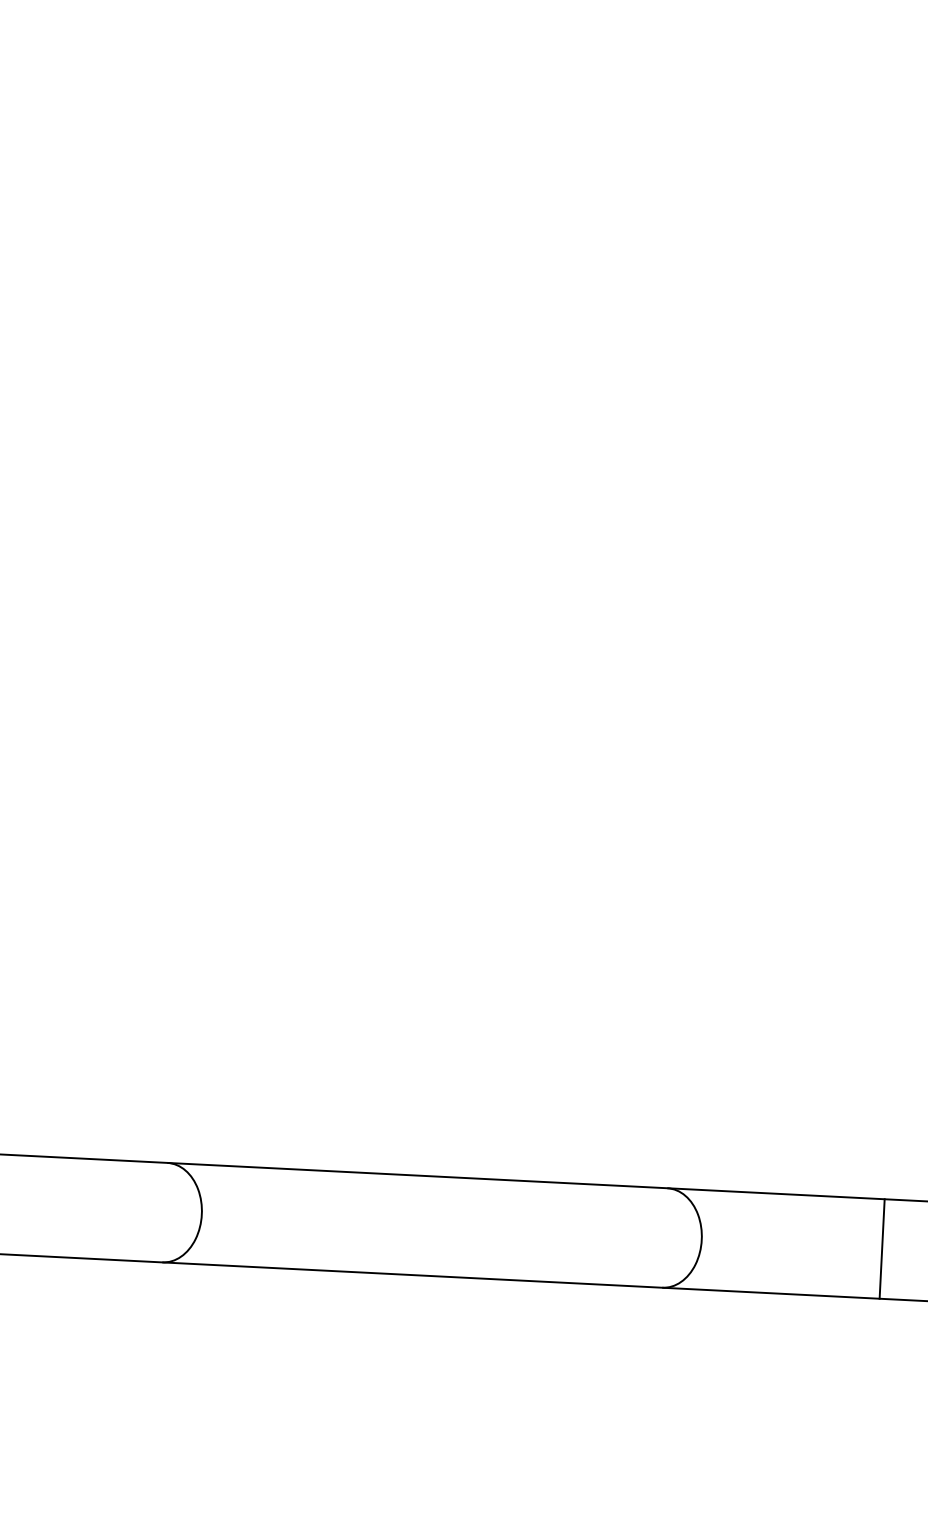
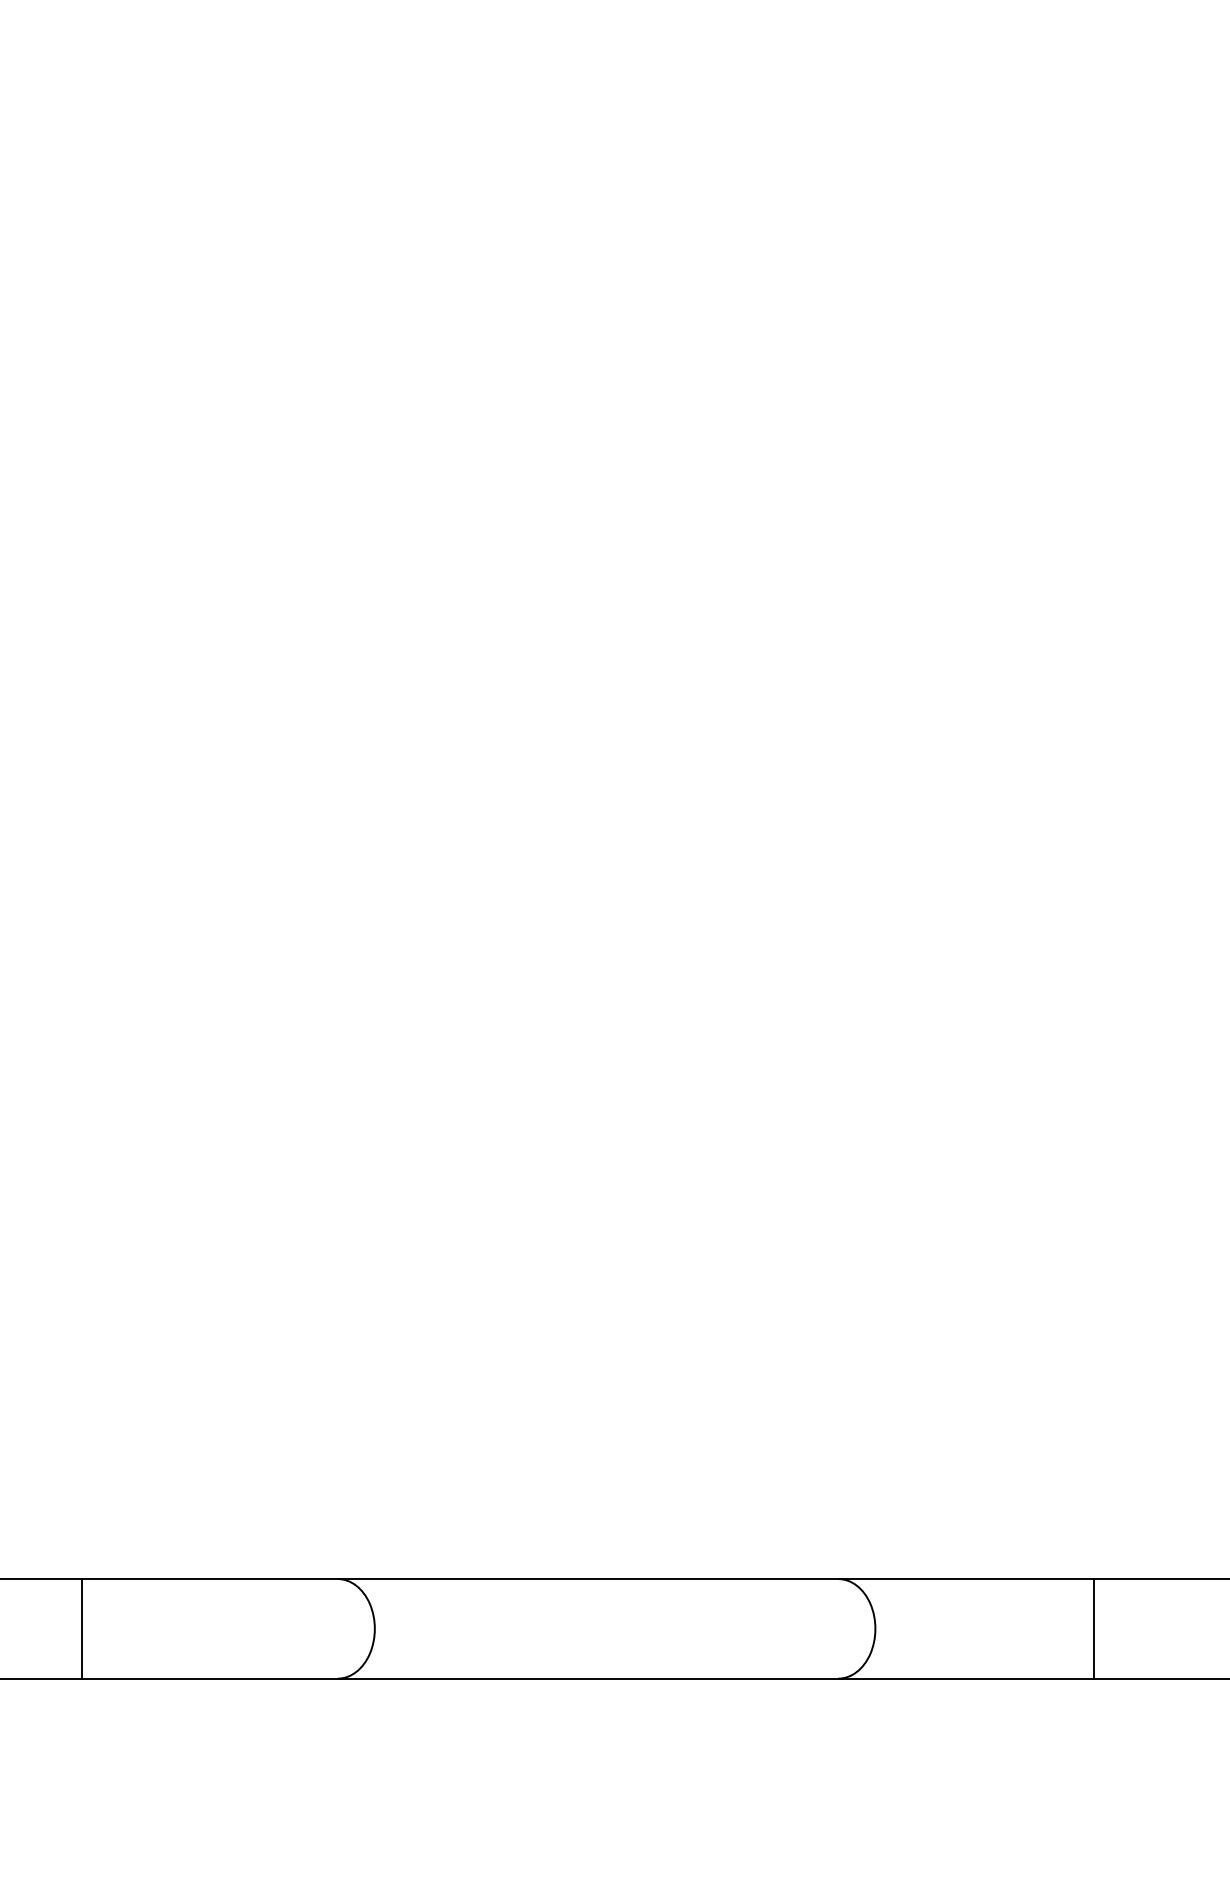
line: (882, 1248) -> (1094, 1628), moved

